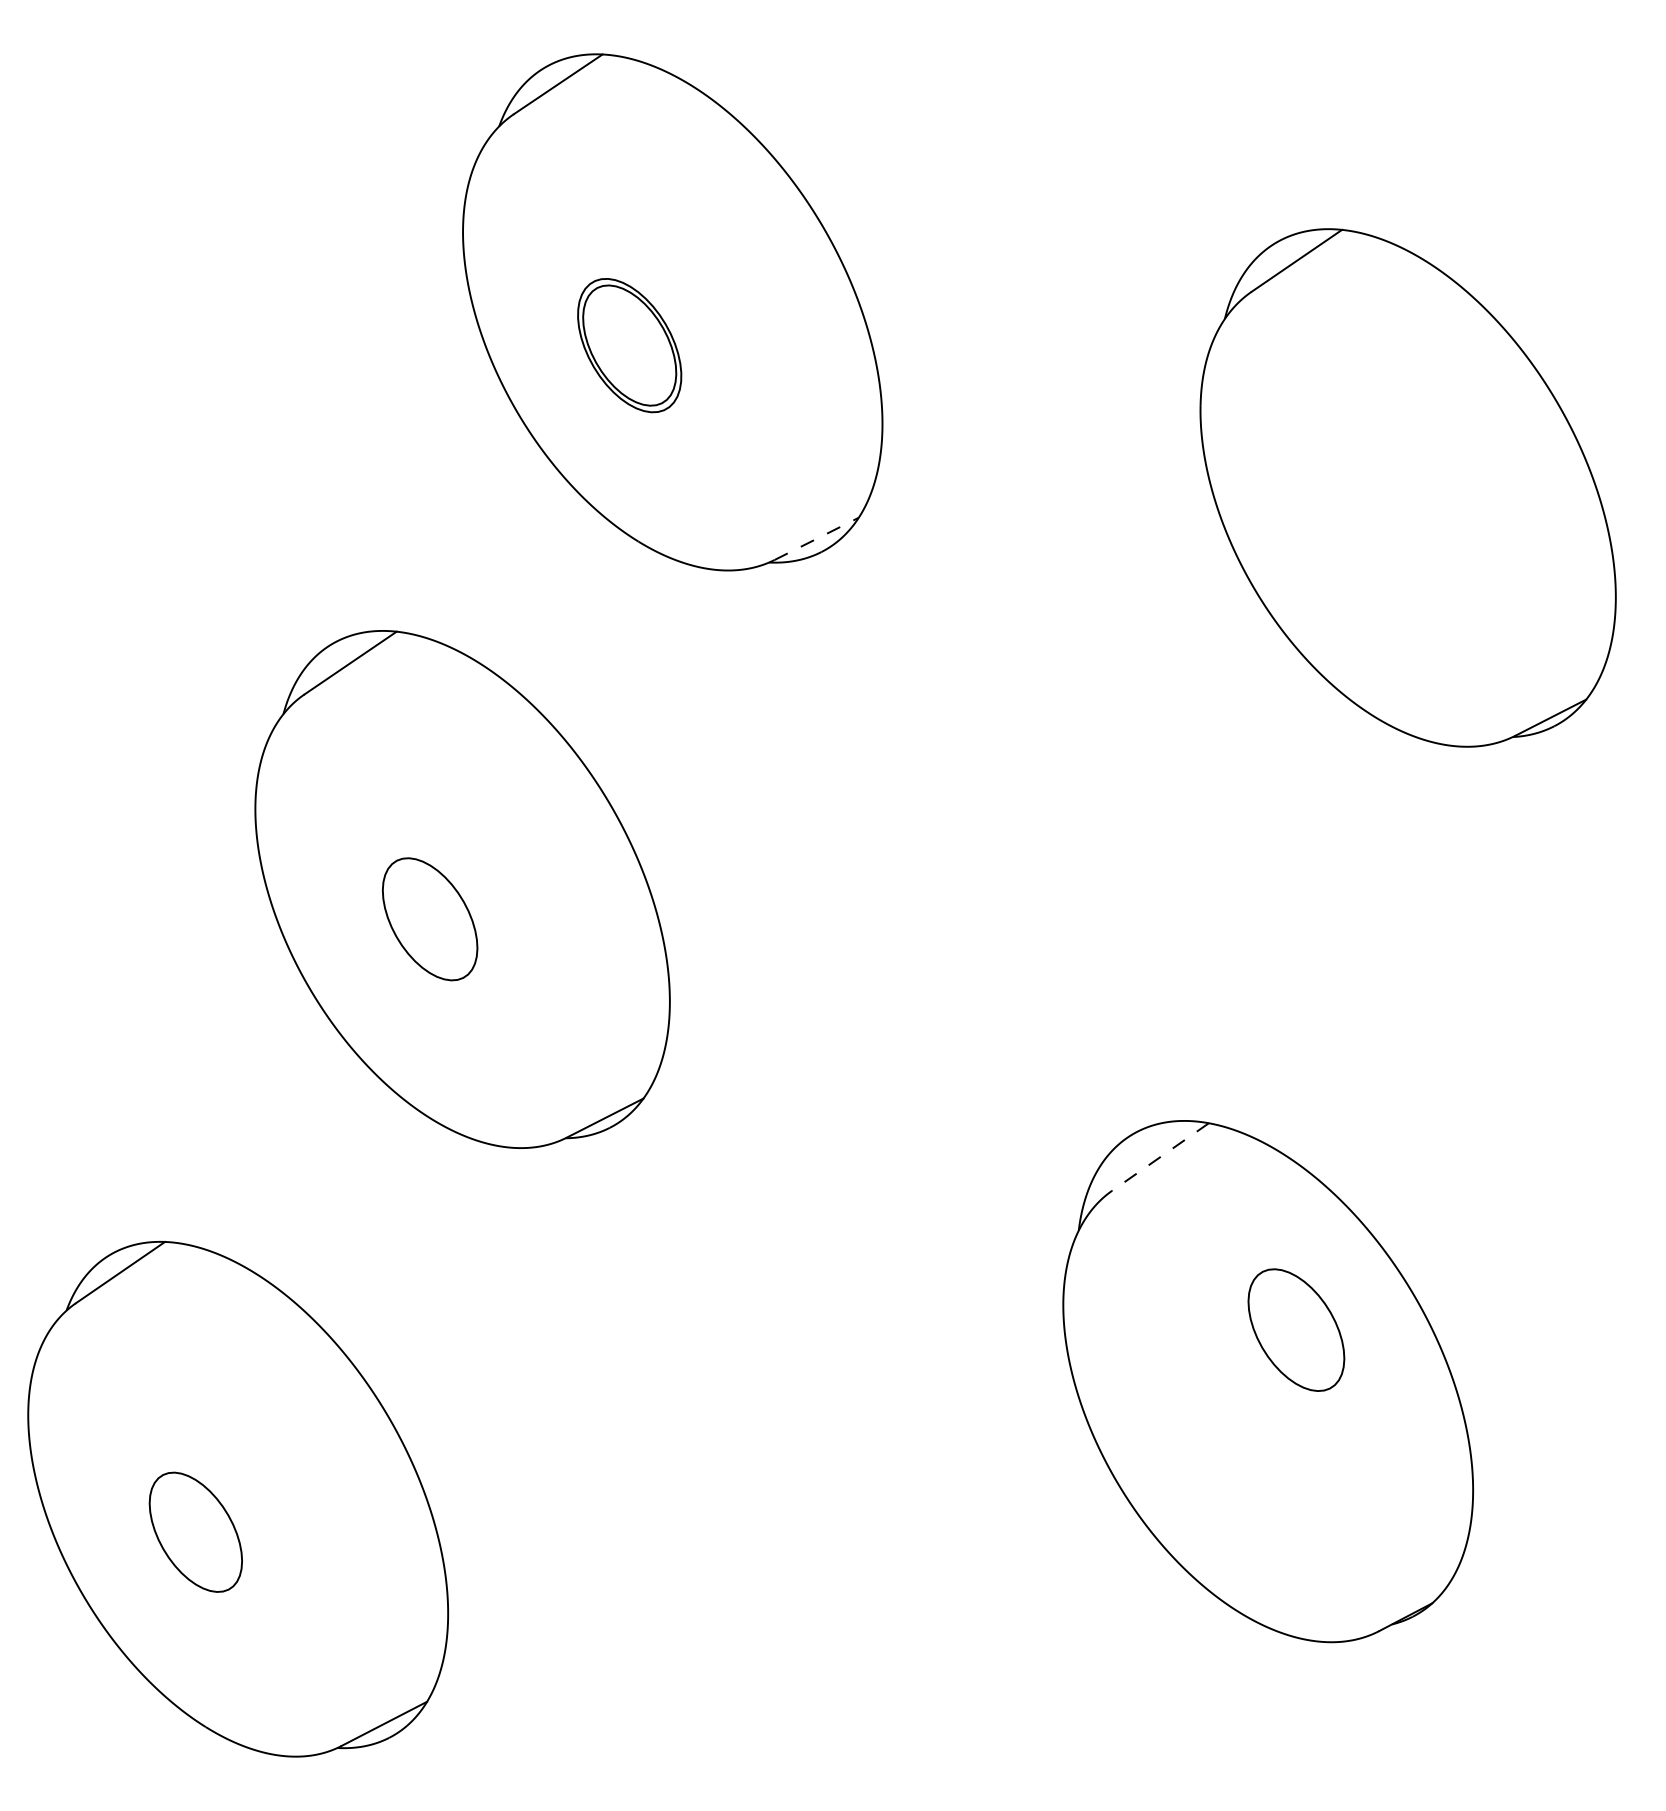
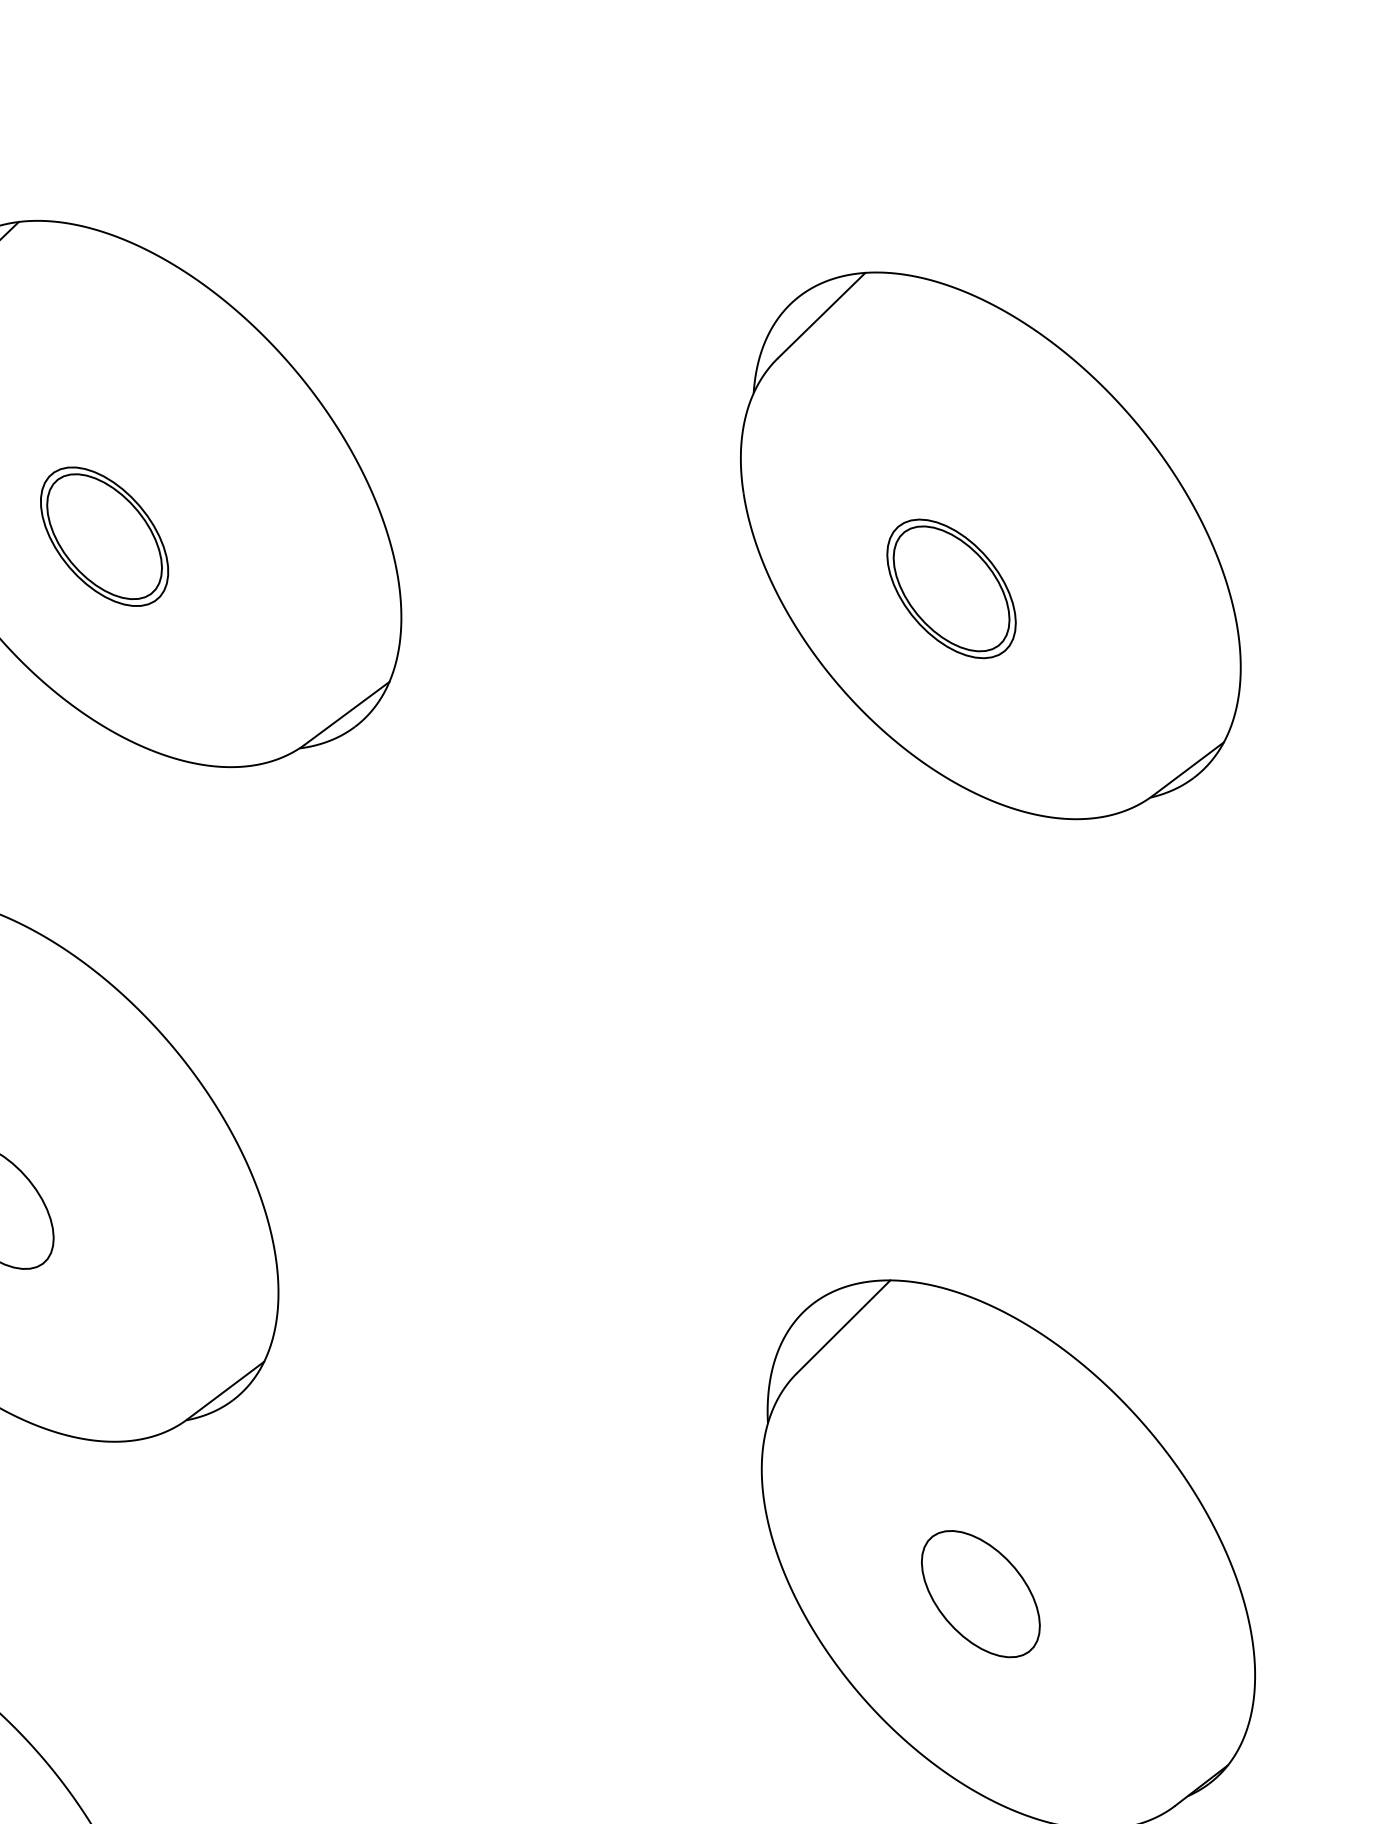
part: (1369, 521) -> (951, 588), added
line: (817, 538) -> (348, 712), dashed -> solid
line: (1160, 1157) -> (843, 1327), dashed -> solid
part: (1296, 1329) -> (980, 1593), moved

